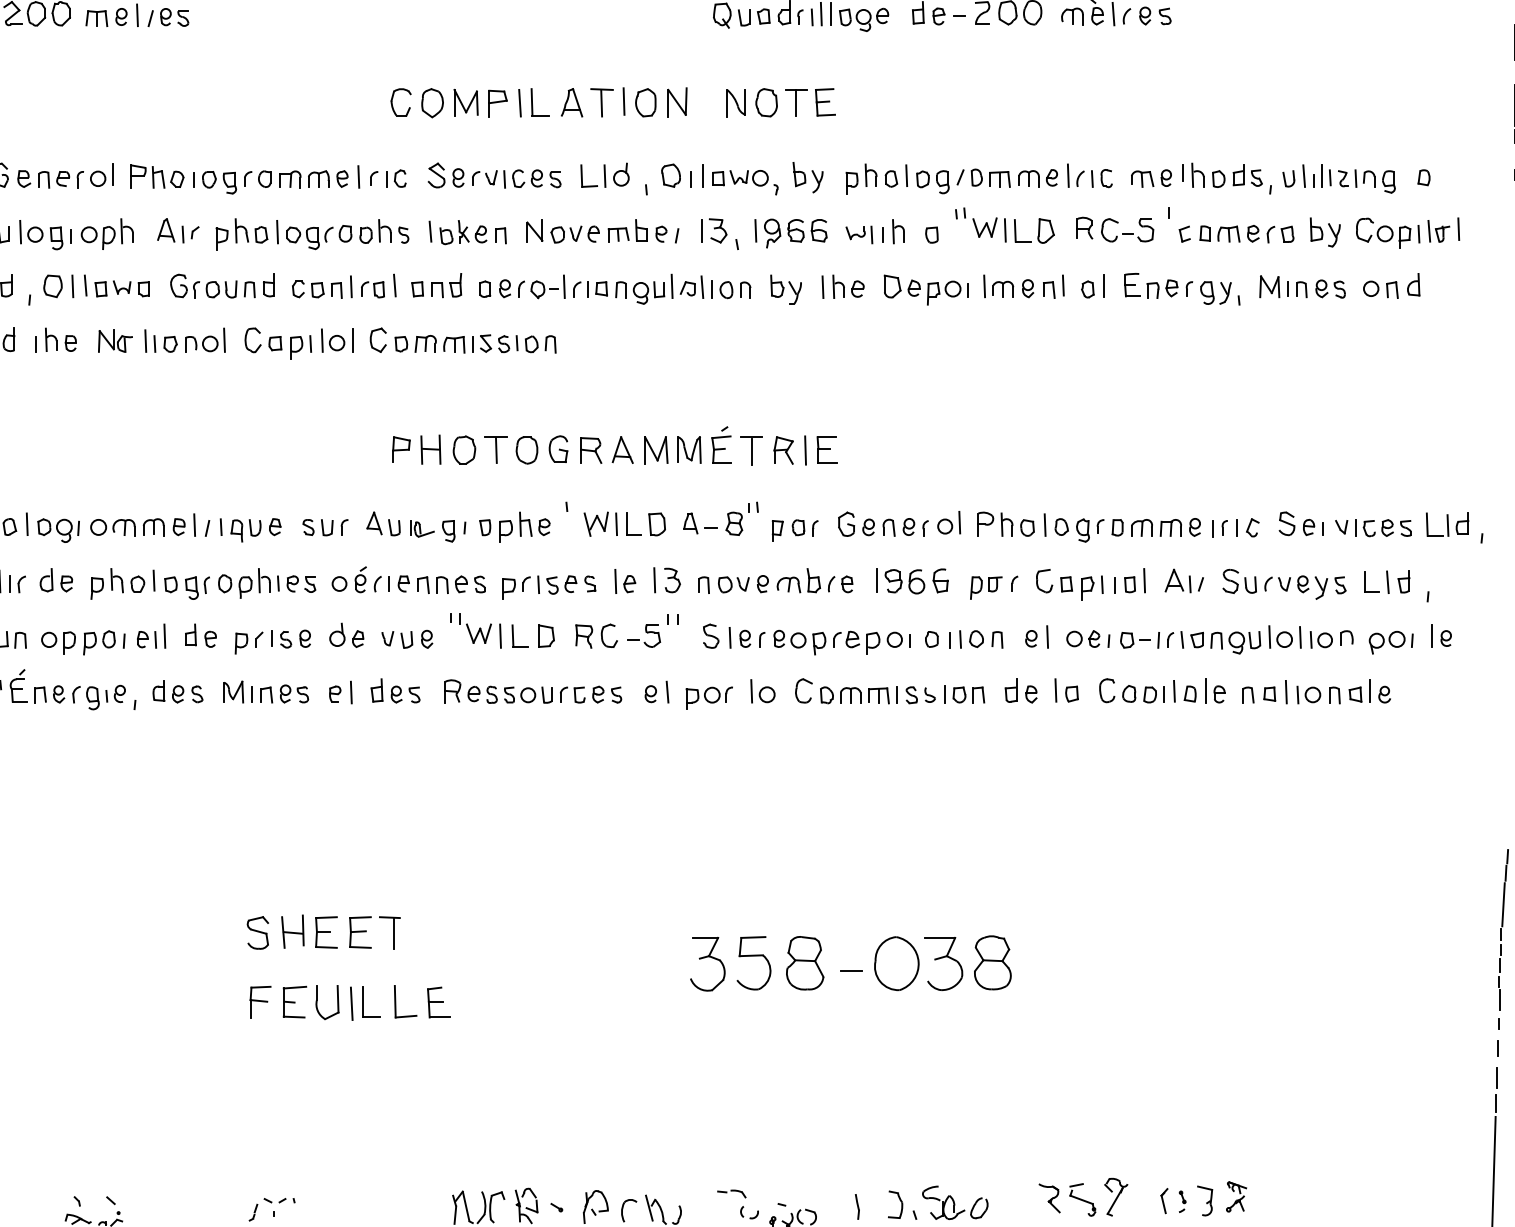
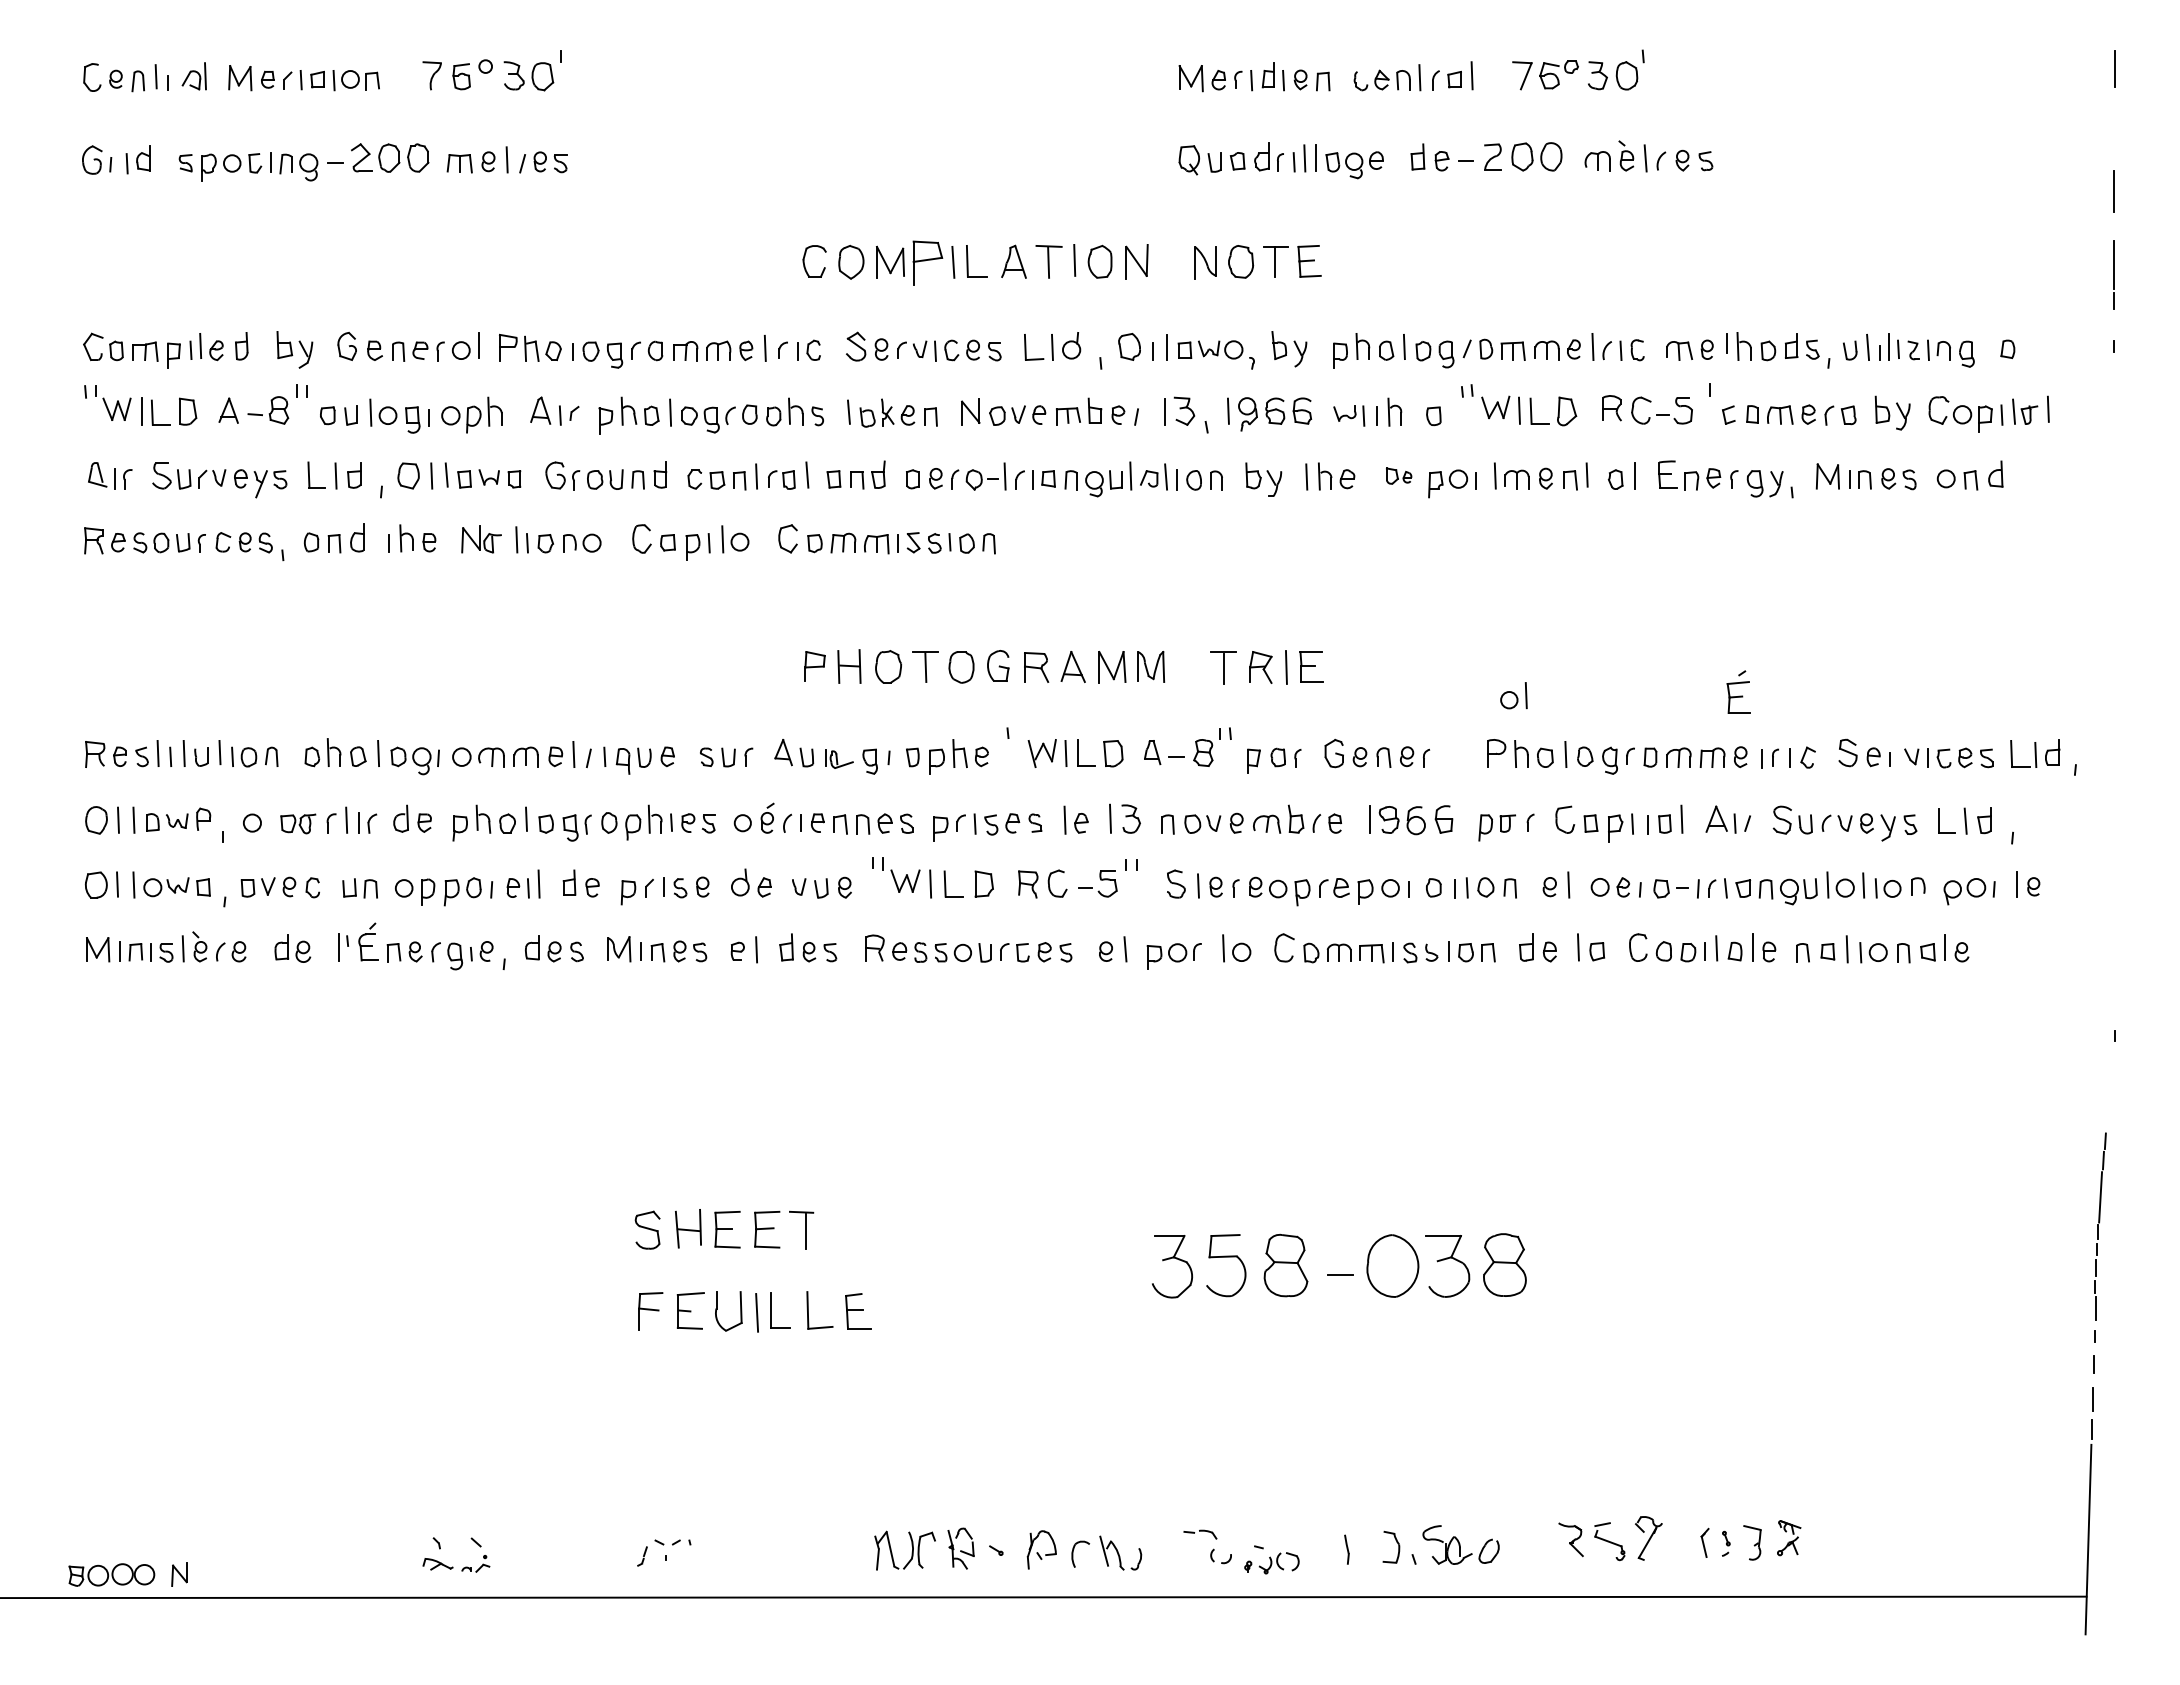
part: (497, 104) -> (927, 263), size x1.4
part: (901, 285) -> (1398, 475), size x0.6
line: (224, 339) -> (608, 538), removed
line: (352, 339) -> (758, 538), removed
part: (721, 444) -> (1738, 691), moved
part: (948, 522) -> (1513, 695), moved

